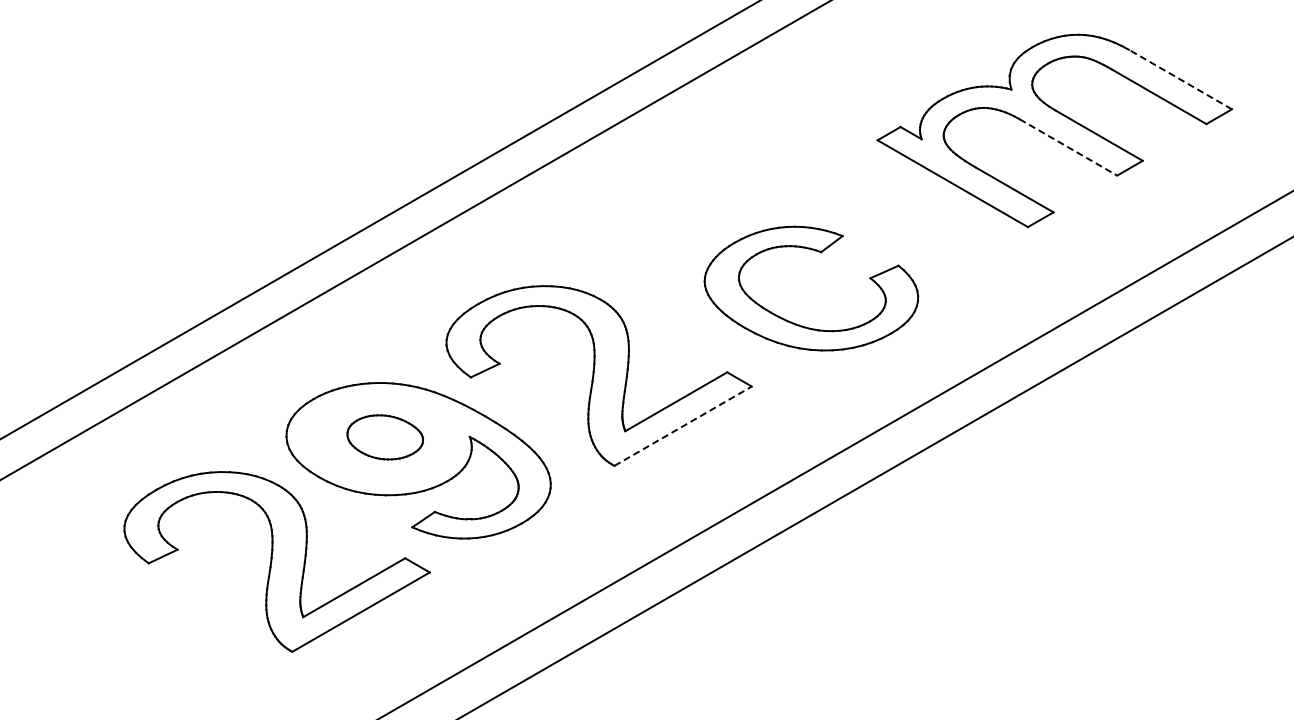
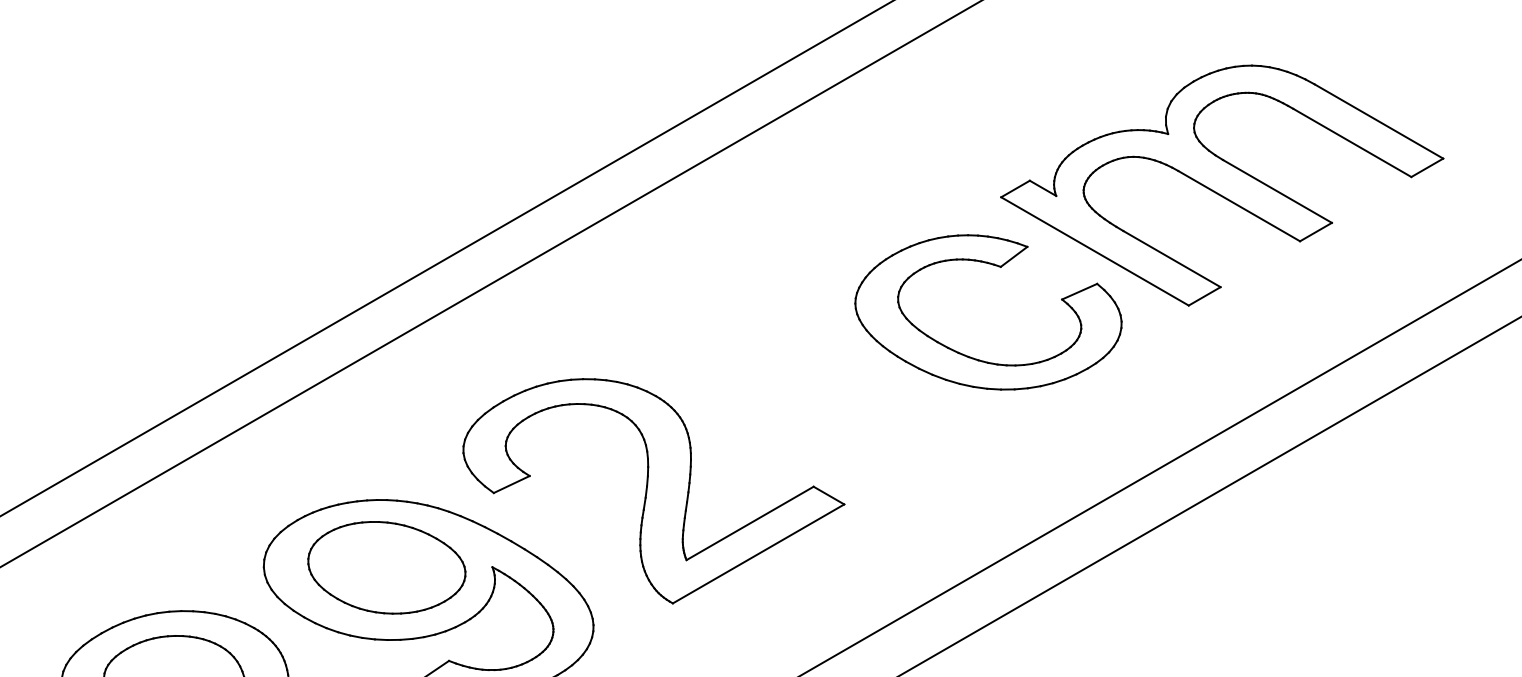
line: (1180, 79) -> (1379, 121), dashed -> solid
line: (1068, 147) -> (1239, 206), dashed -> solid
part: (821, 253) -> (1001, 268), moved
line: (683, 425) -> (759, 553), dashed -> solid
part: (385, 437) -> (387, 567), size x1.67

